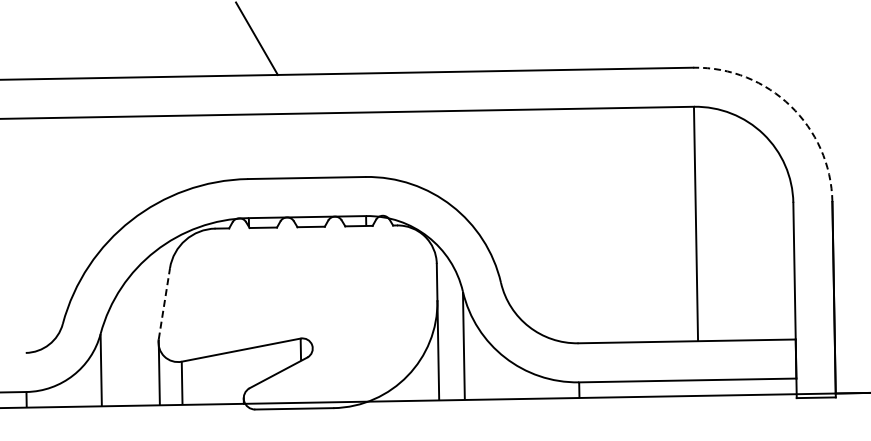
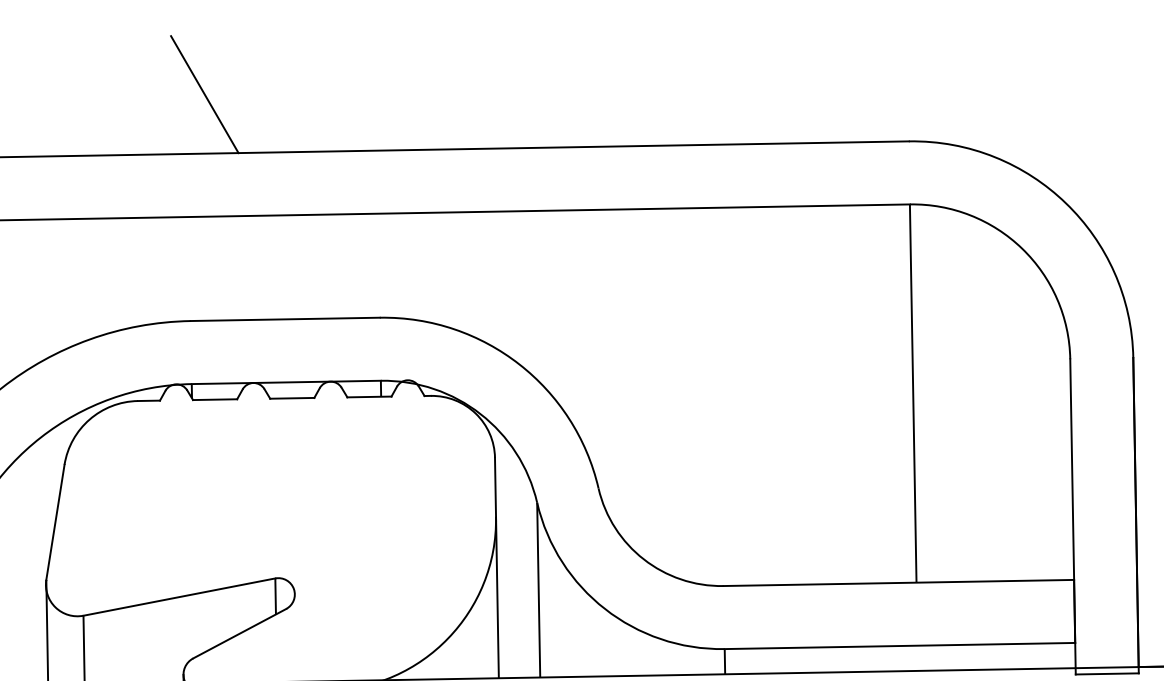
arc: (790, 106) -> (1065, 203), dashed -> solid
line: (164, 303) -> (55, 521), dashed -> solid

